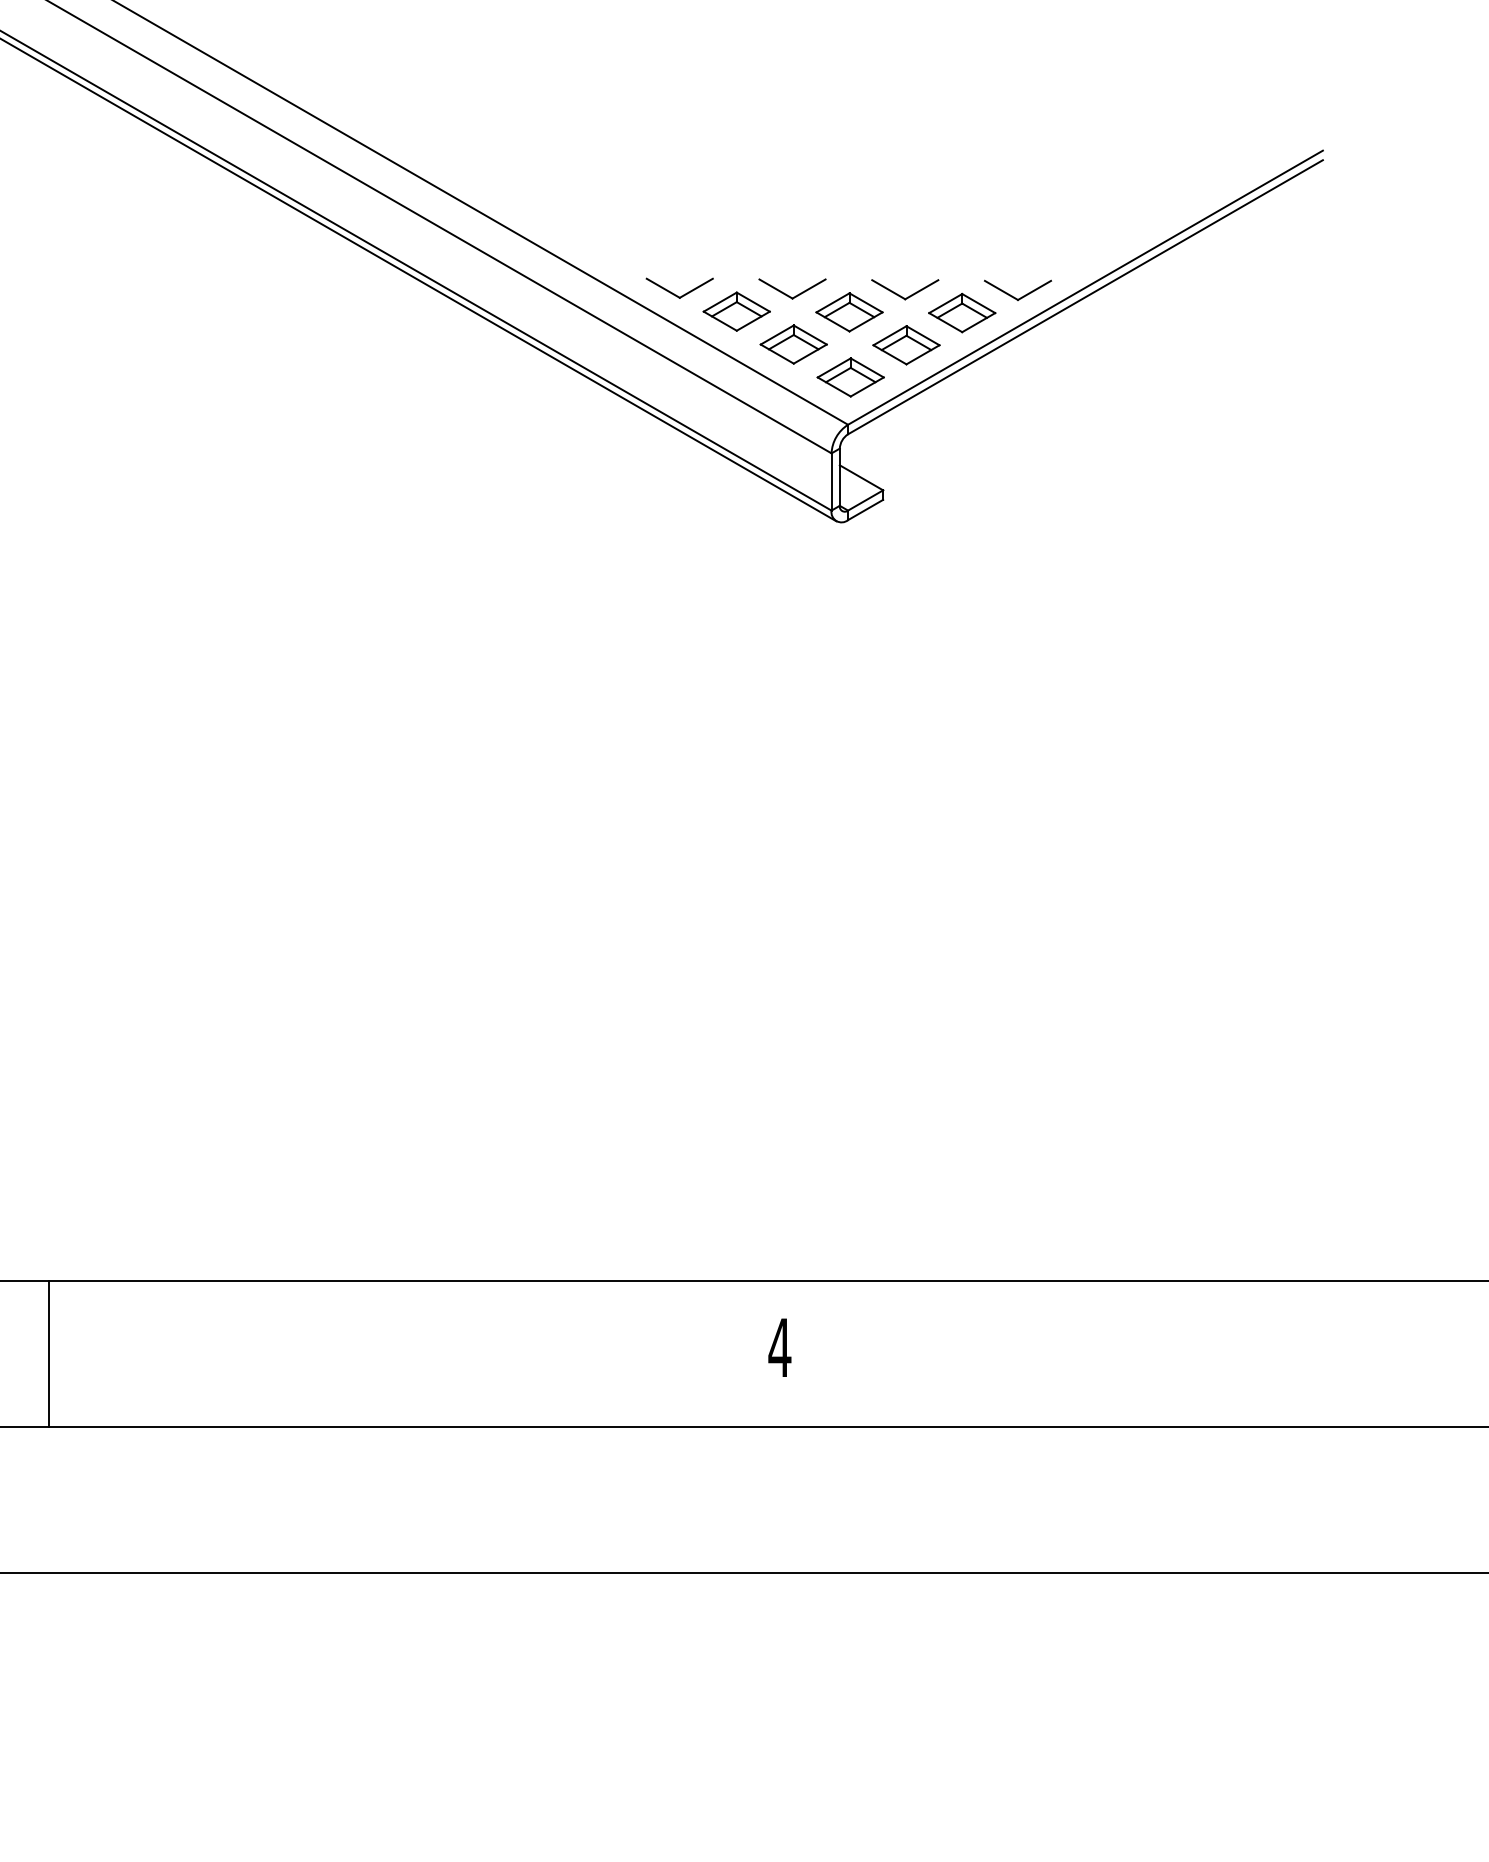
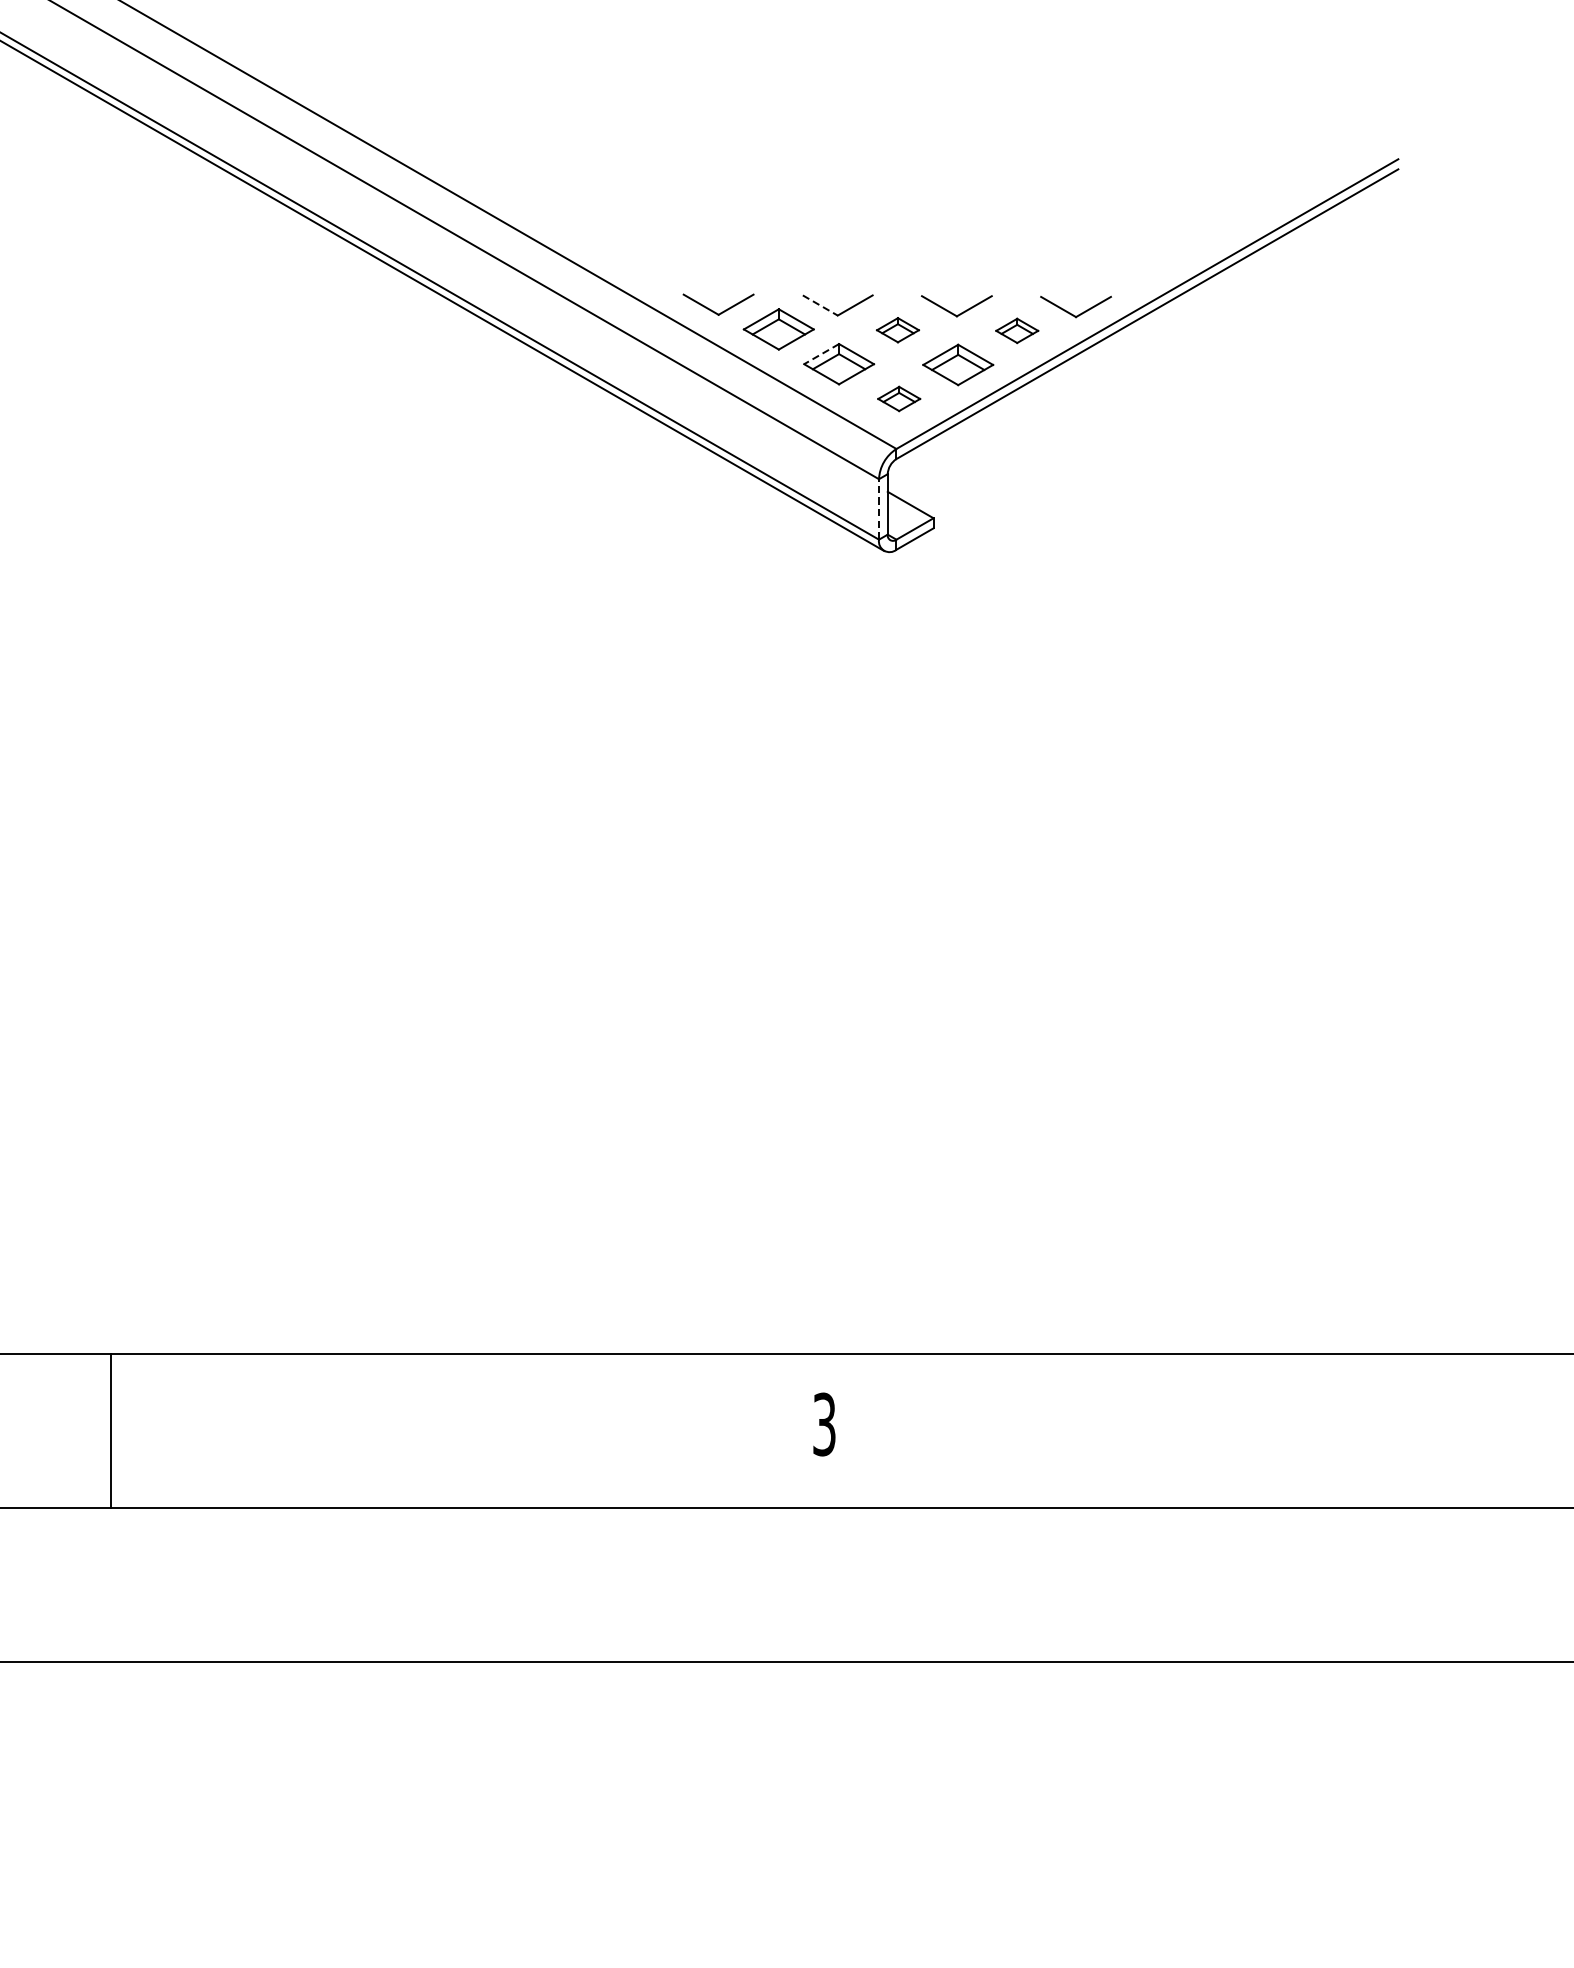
line: (776, 289) -> (820, 305), solid -> dashed
part: (849, 312) -> (897, 330), size x0.6
part: (962, 312) -> (1017, 330), size x0.6
line: (776, 335) -> (820, 354), solid -> dashed
part: (850, 377) -> (899, 399), size x0.6
line: (831, 482) -> (878, 509), solid -> dashed
text: (779, 1347) -> (823, 1424), 4 -> 3
line: (49, 1353) -> (110, 1430), moved

